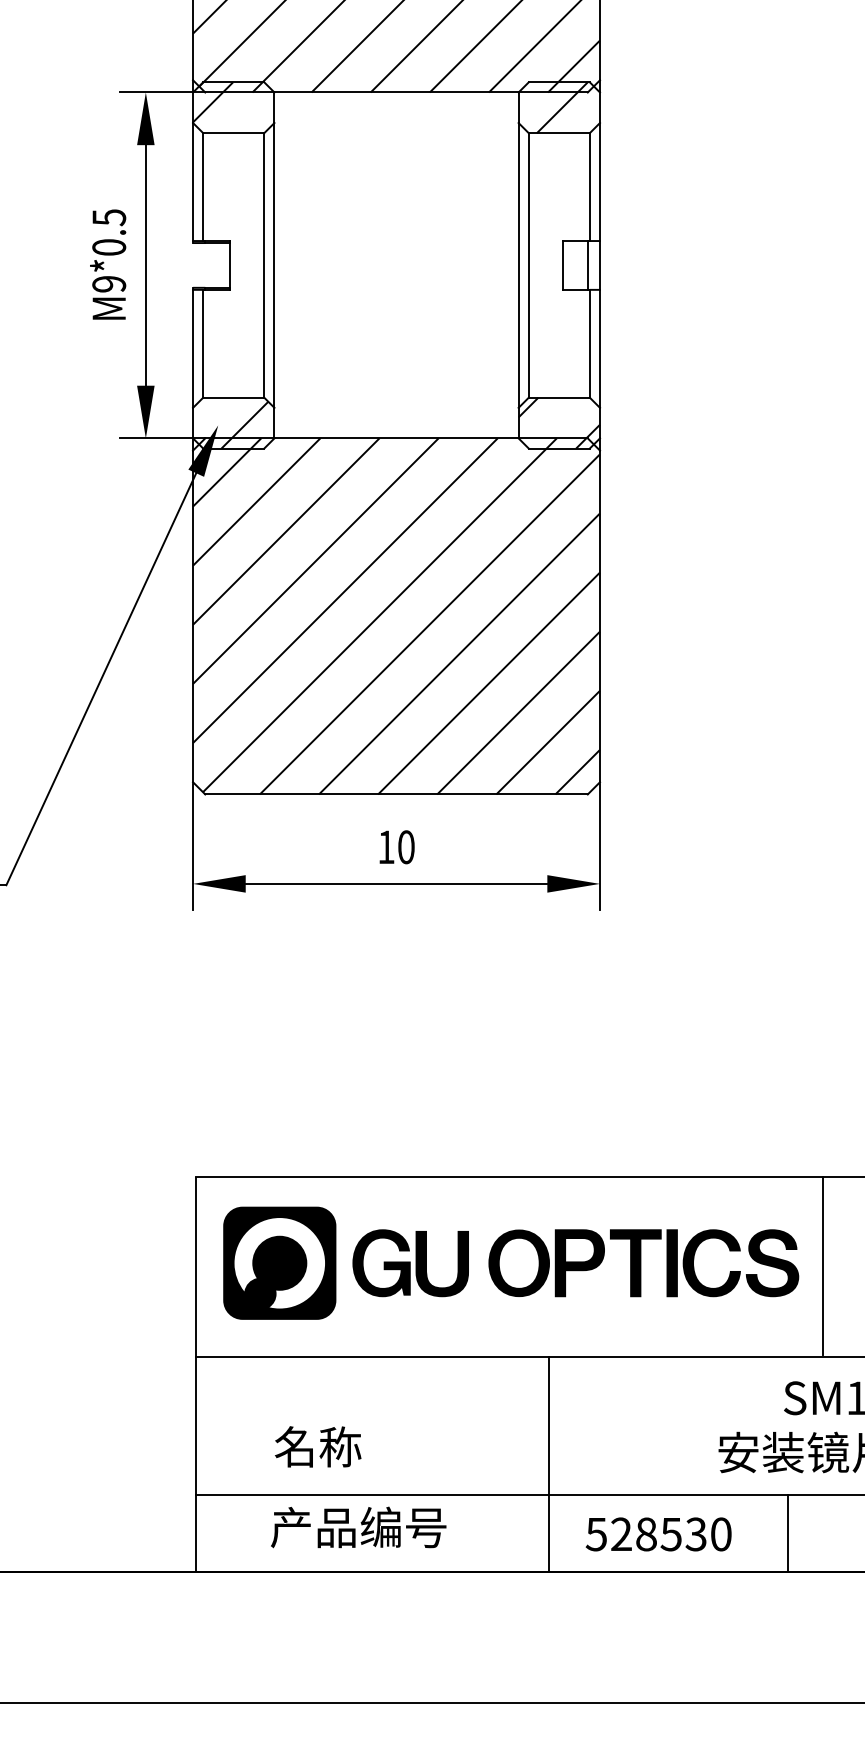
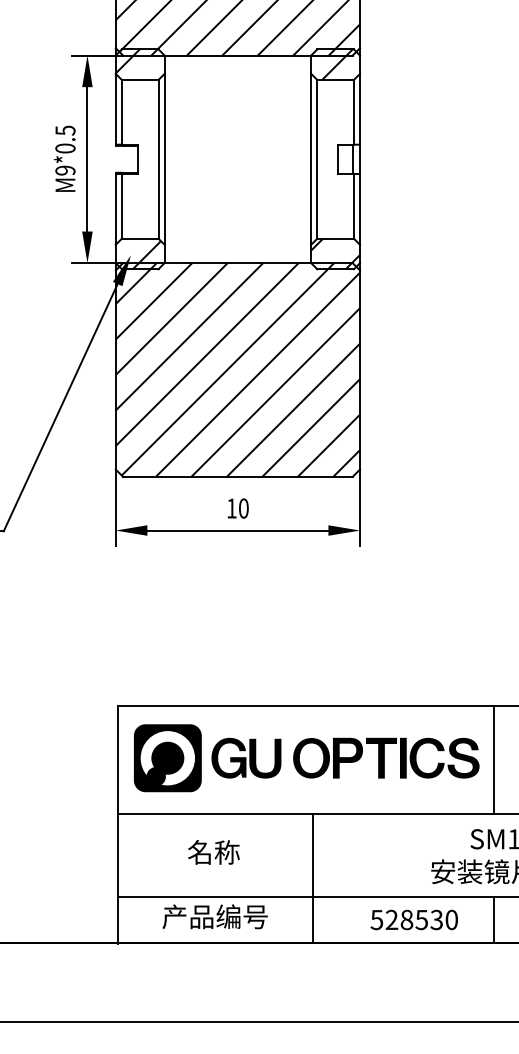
text: (317, 1446) -> (213, 852), moved
line: (549, 1463) -> (313, 878), moved
text: (657, 1533) -> (413, 919), moved
line: (787, 1533) -> (493, 920), moved

